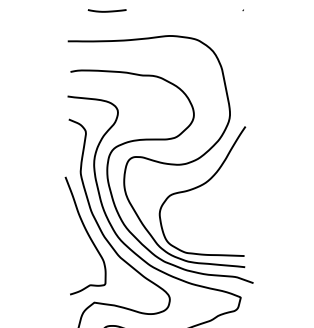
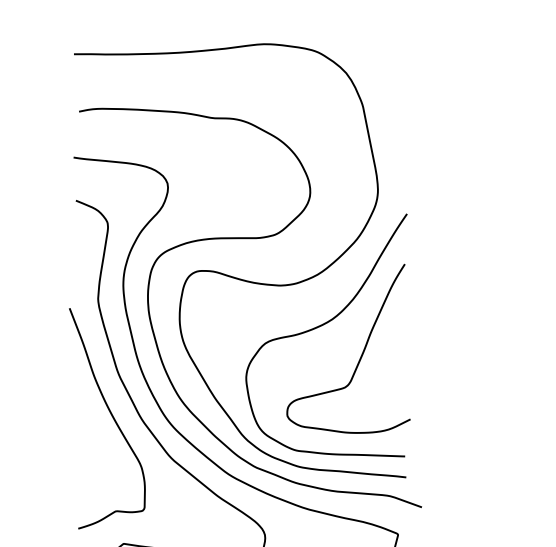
curve: (220, 201) -> (360, 354), added

